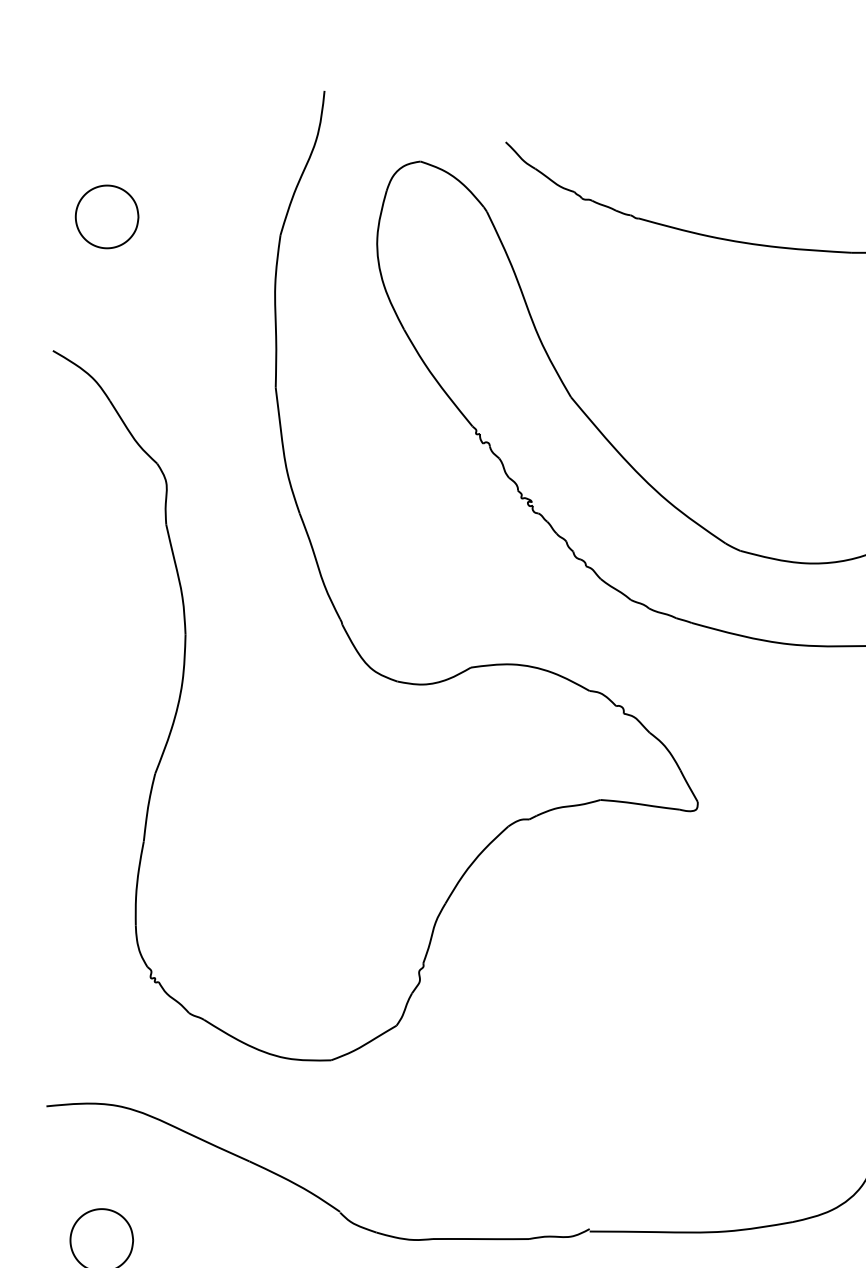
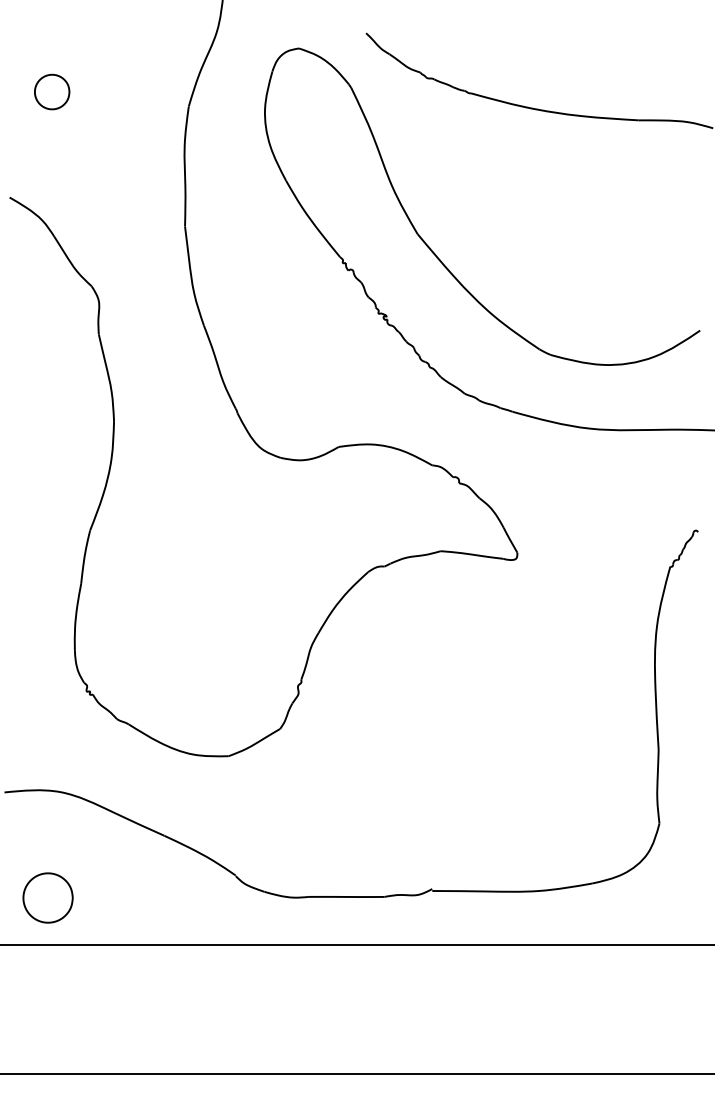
part: (106, 216) -> (51, 91), size x0.7

